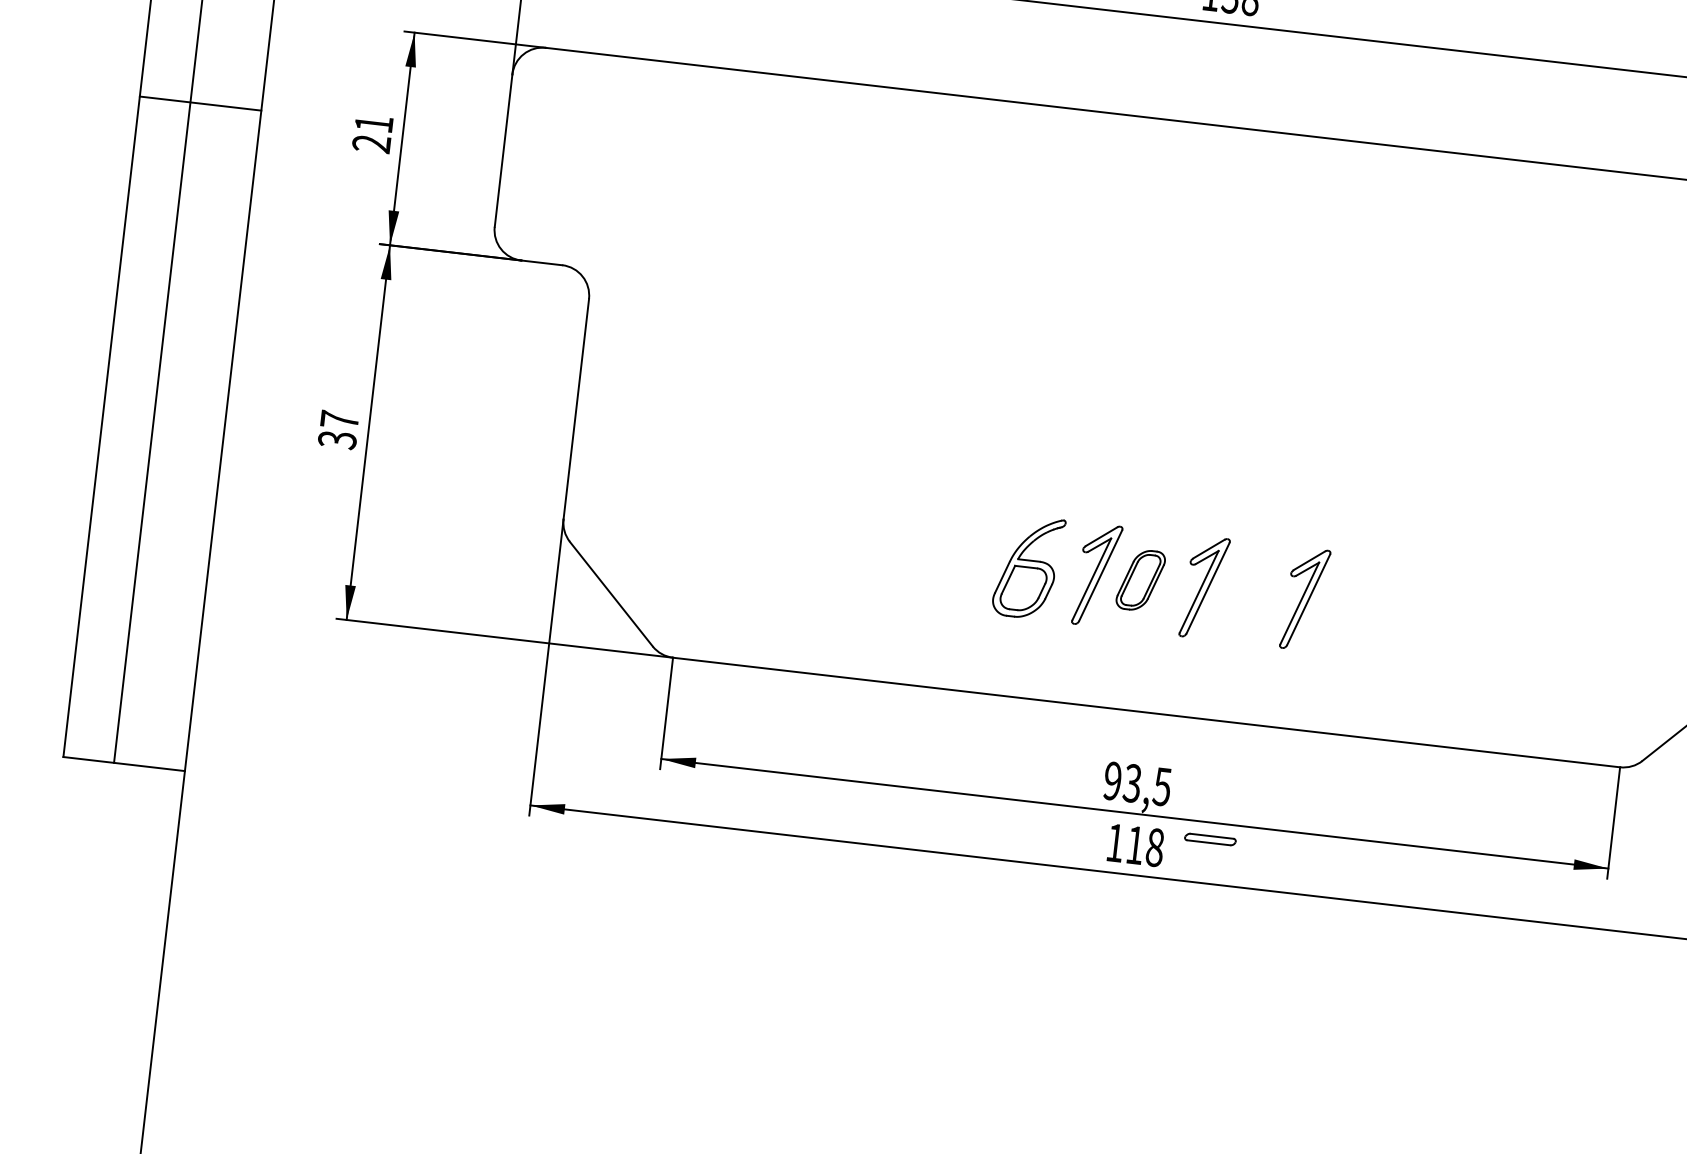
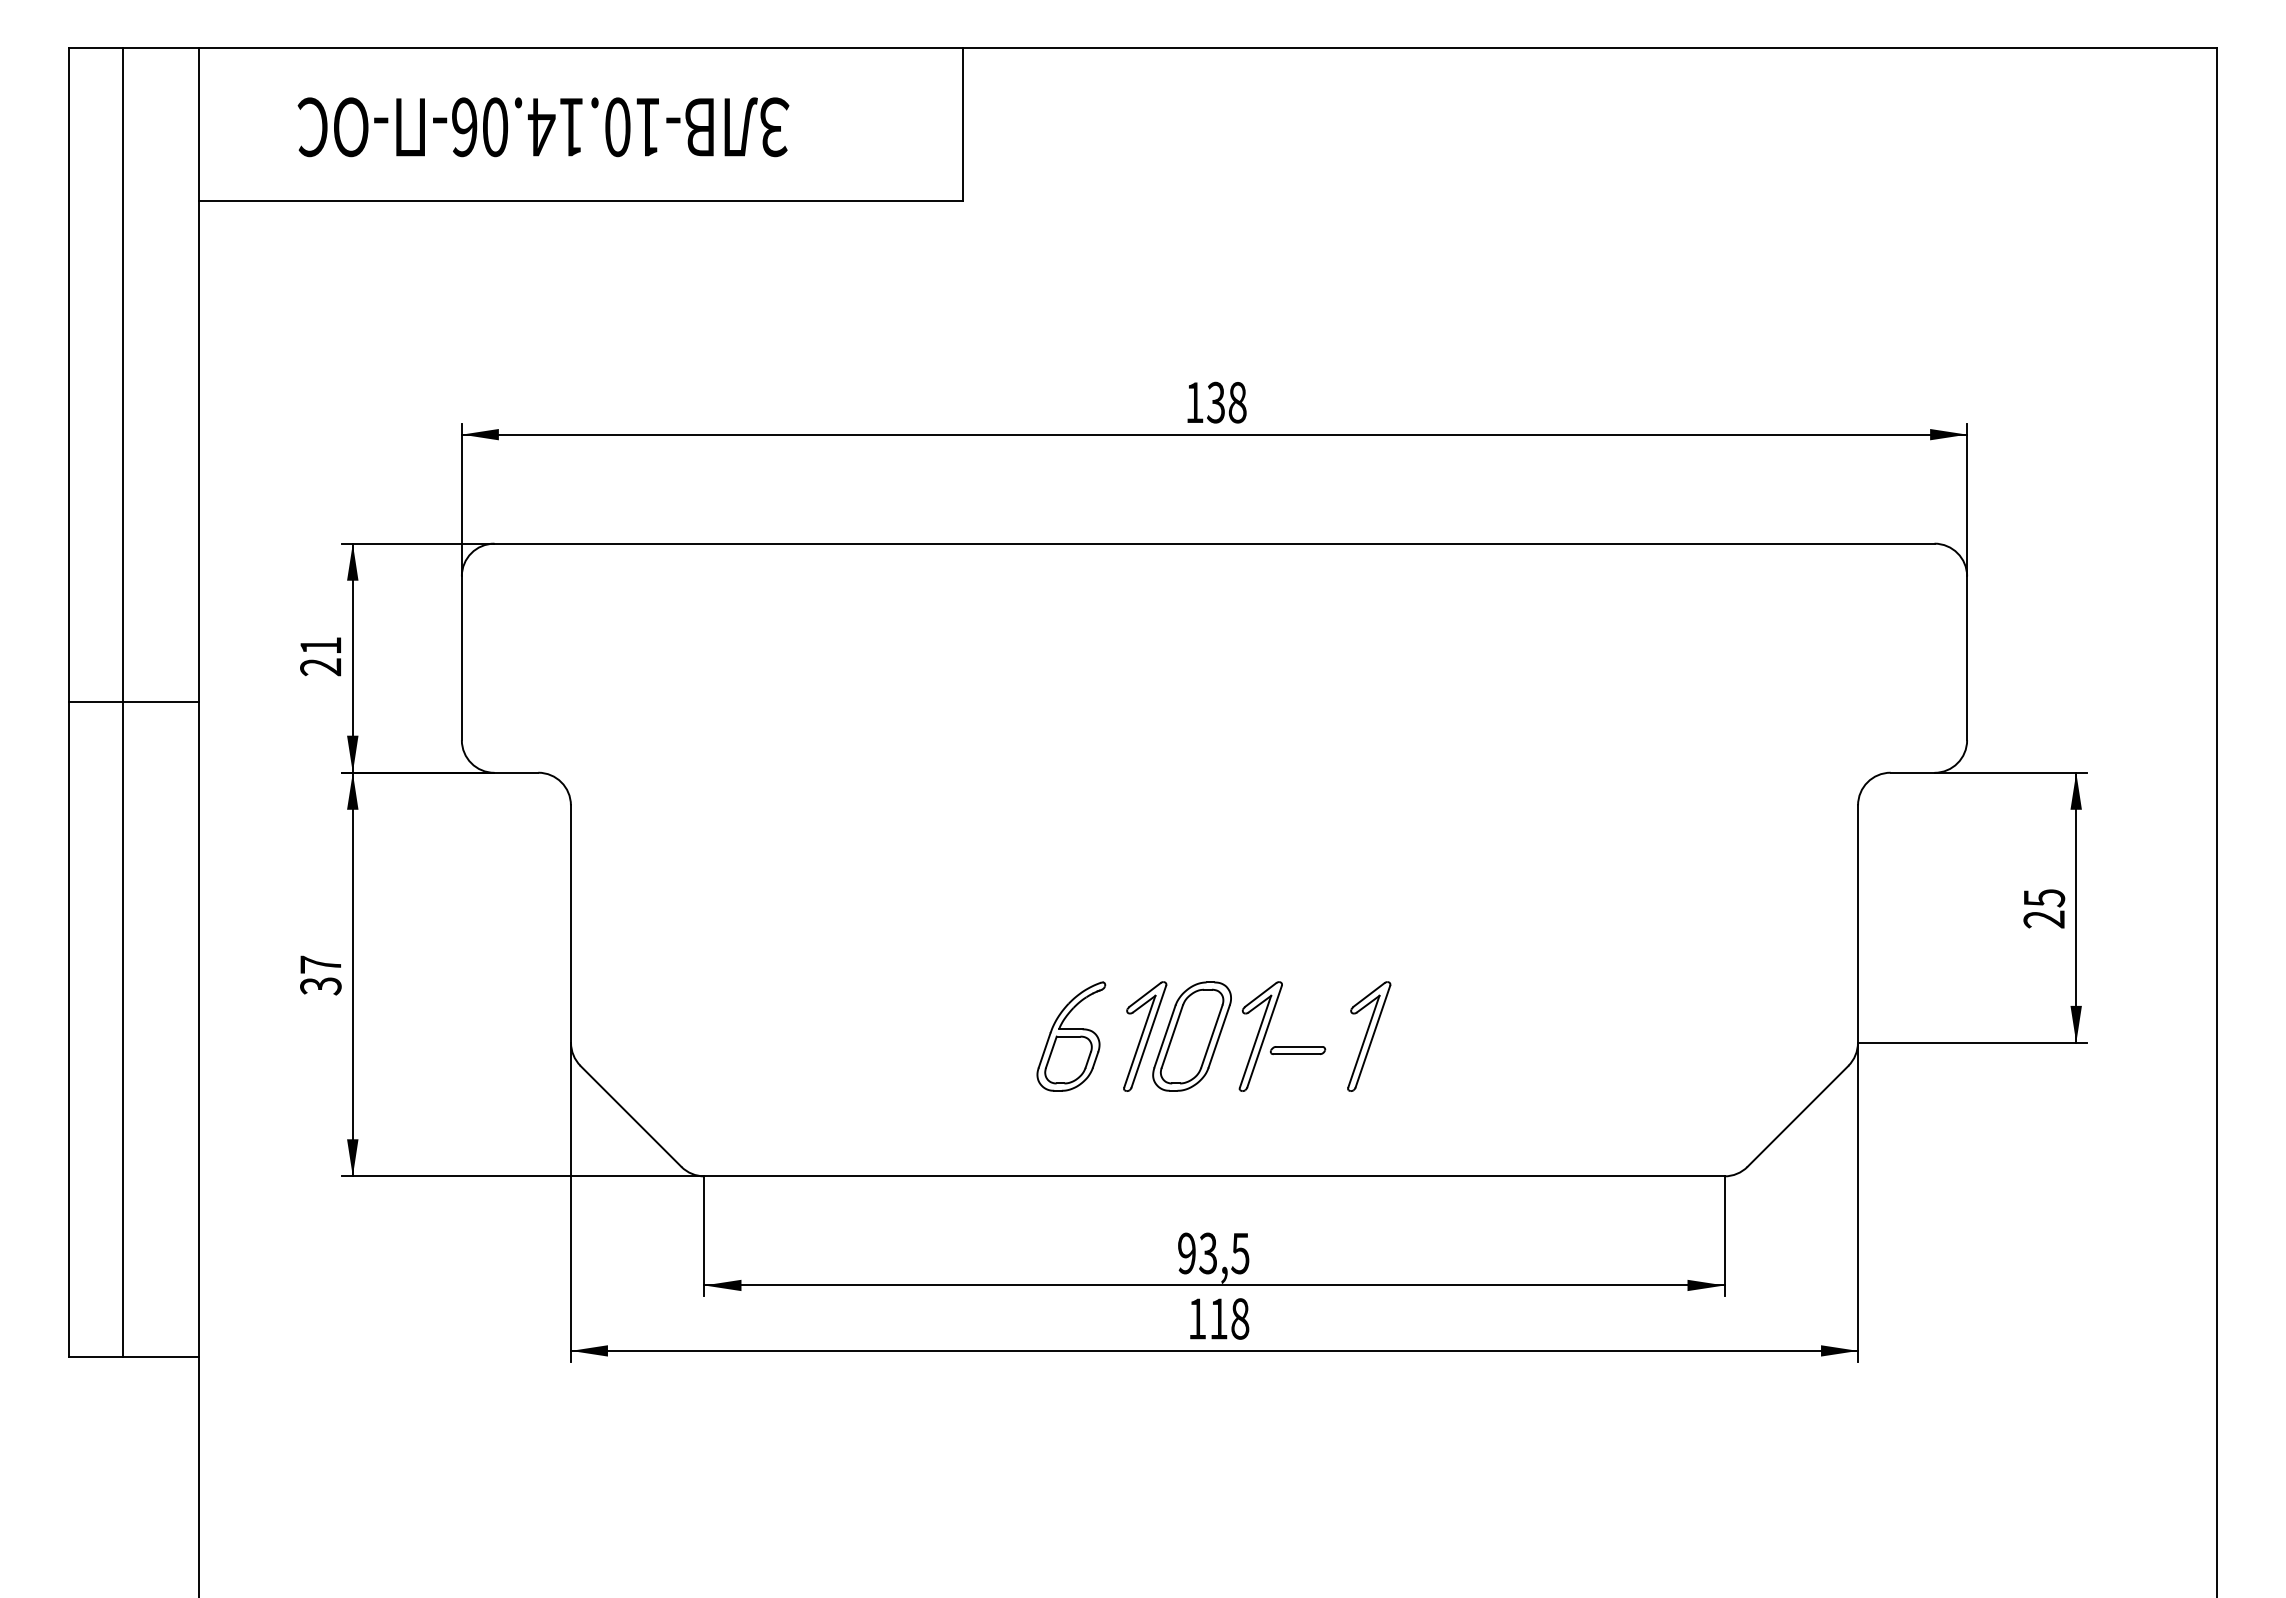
line: (200, 103) -> (133, 702), moved
part: (1140, 580) -> (1191, 1036), size x1.67
part: (1209, 839) -> (1297, 1050), moved

